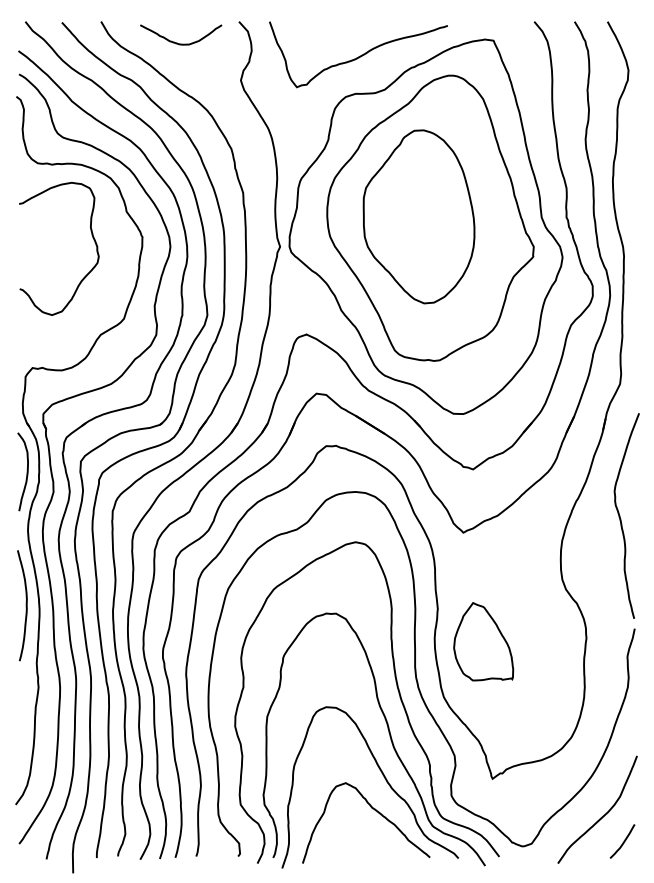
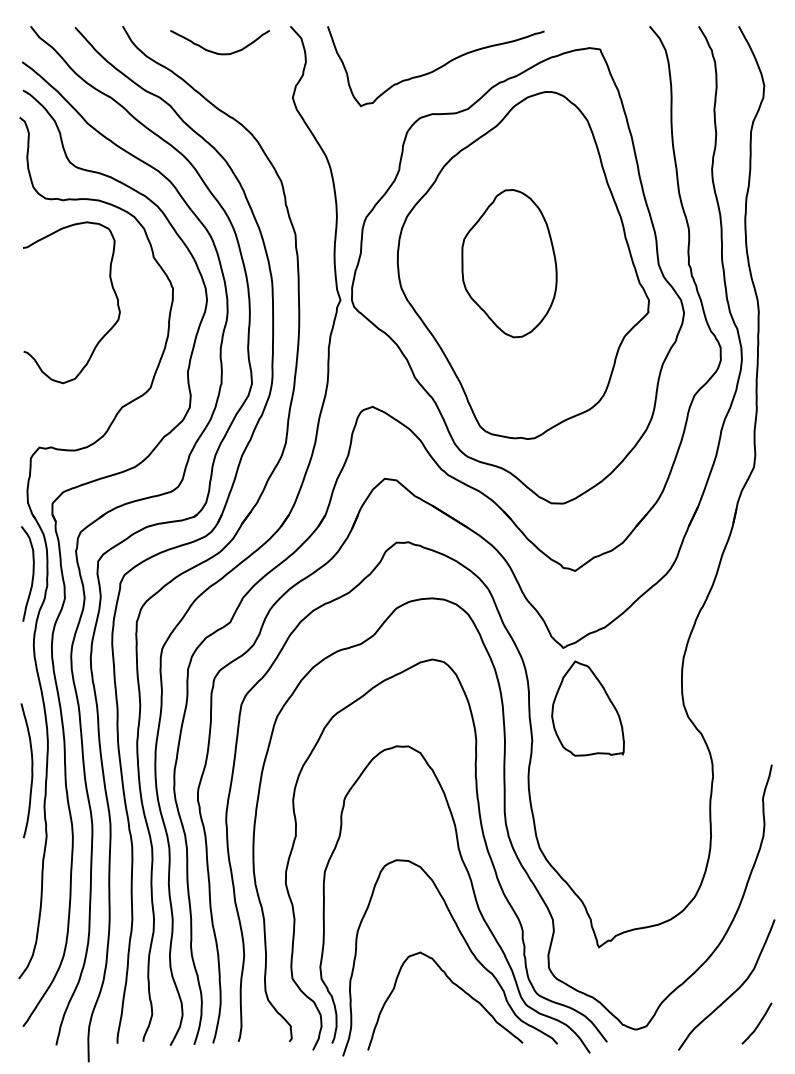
part: (419, 216) -> (509, 263), size x0.7
curve: (620, 516) -> (754, 628), removed
curve: (26, 605) -> (31, 770), moved
part: (483, 641) -> (587, 708), moved

